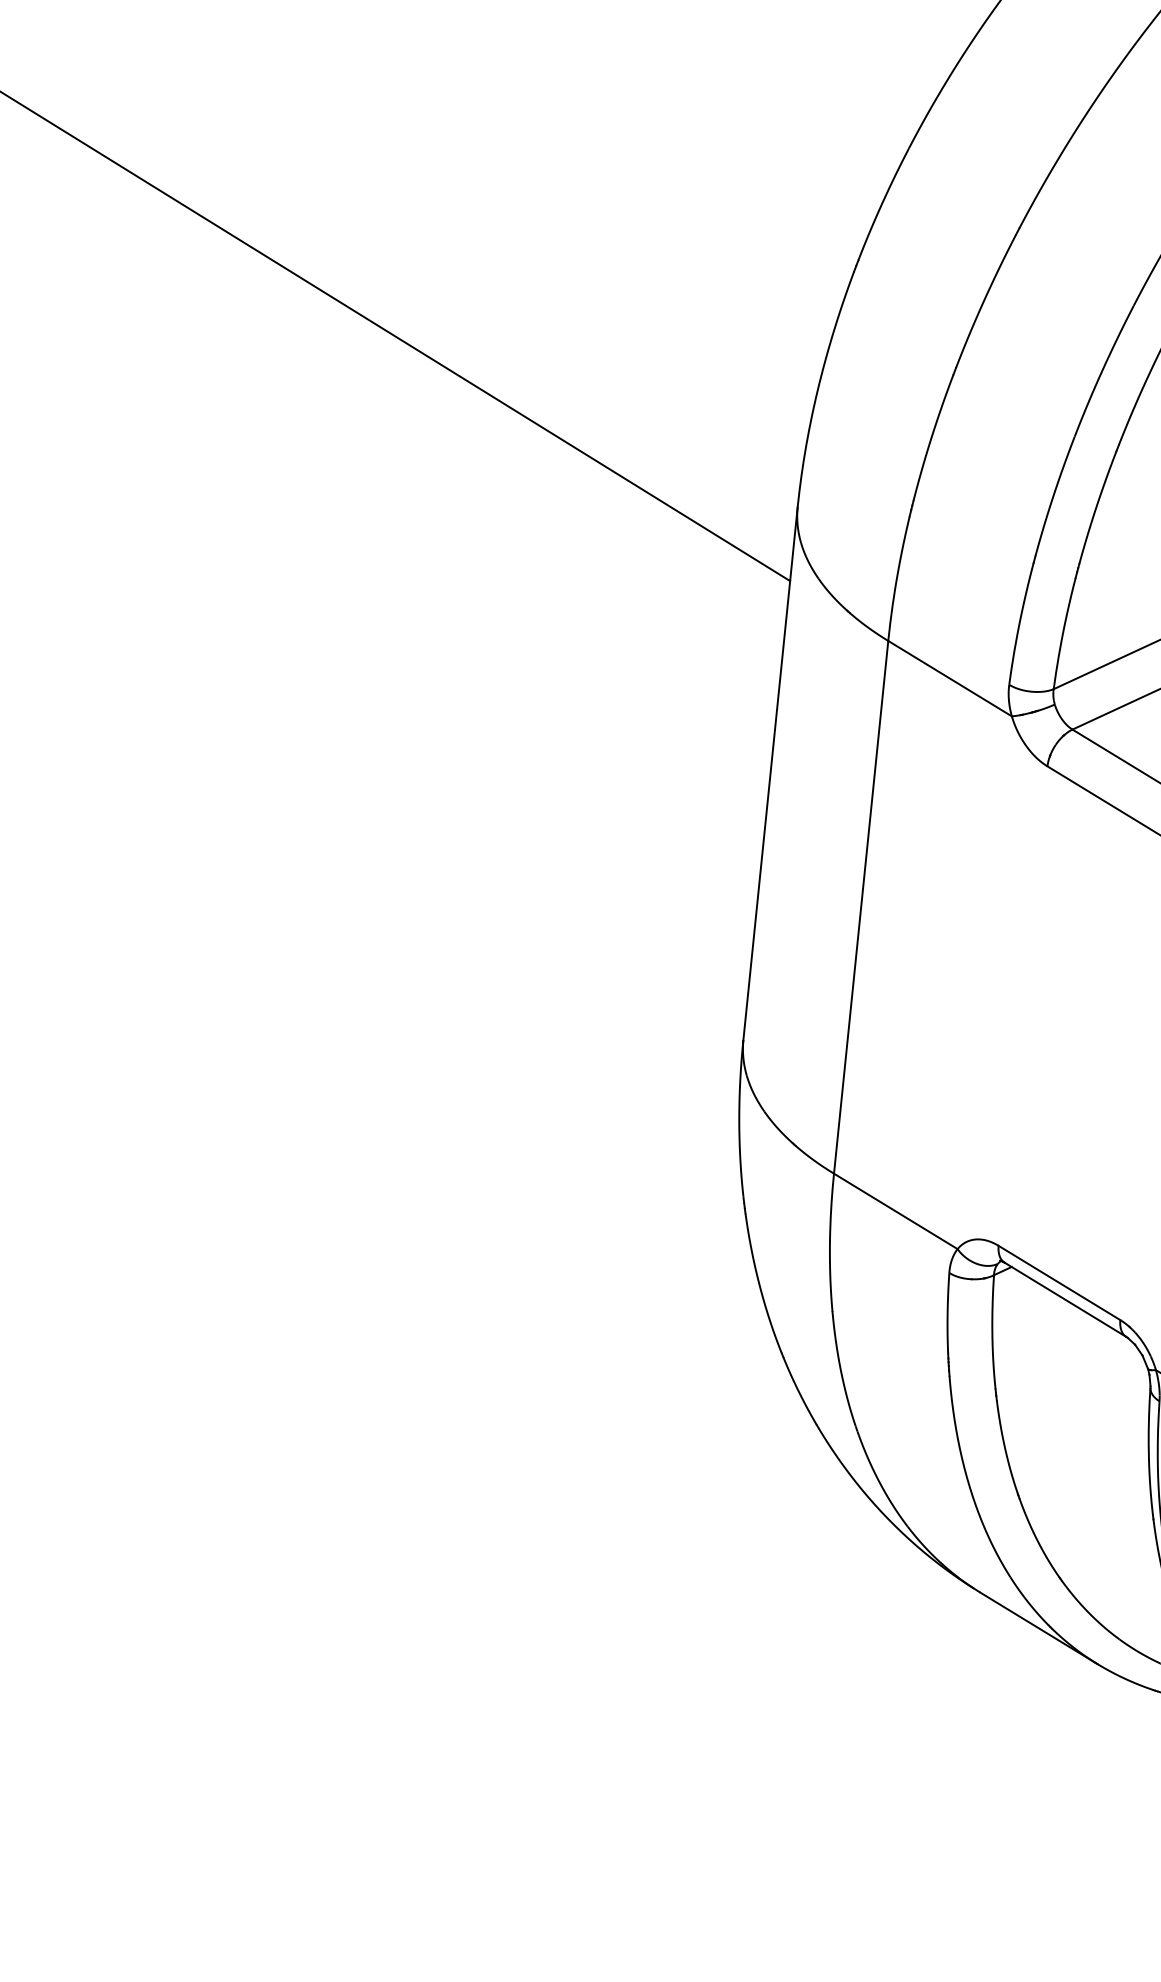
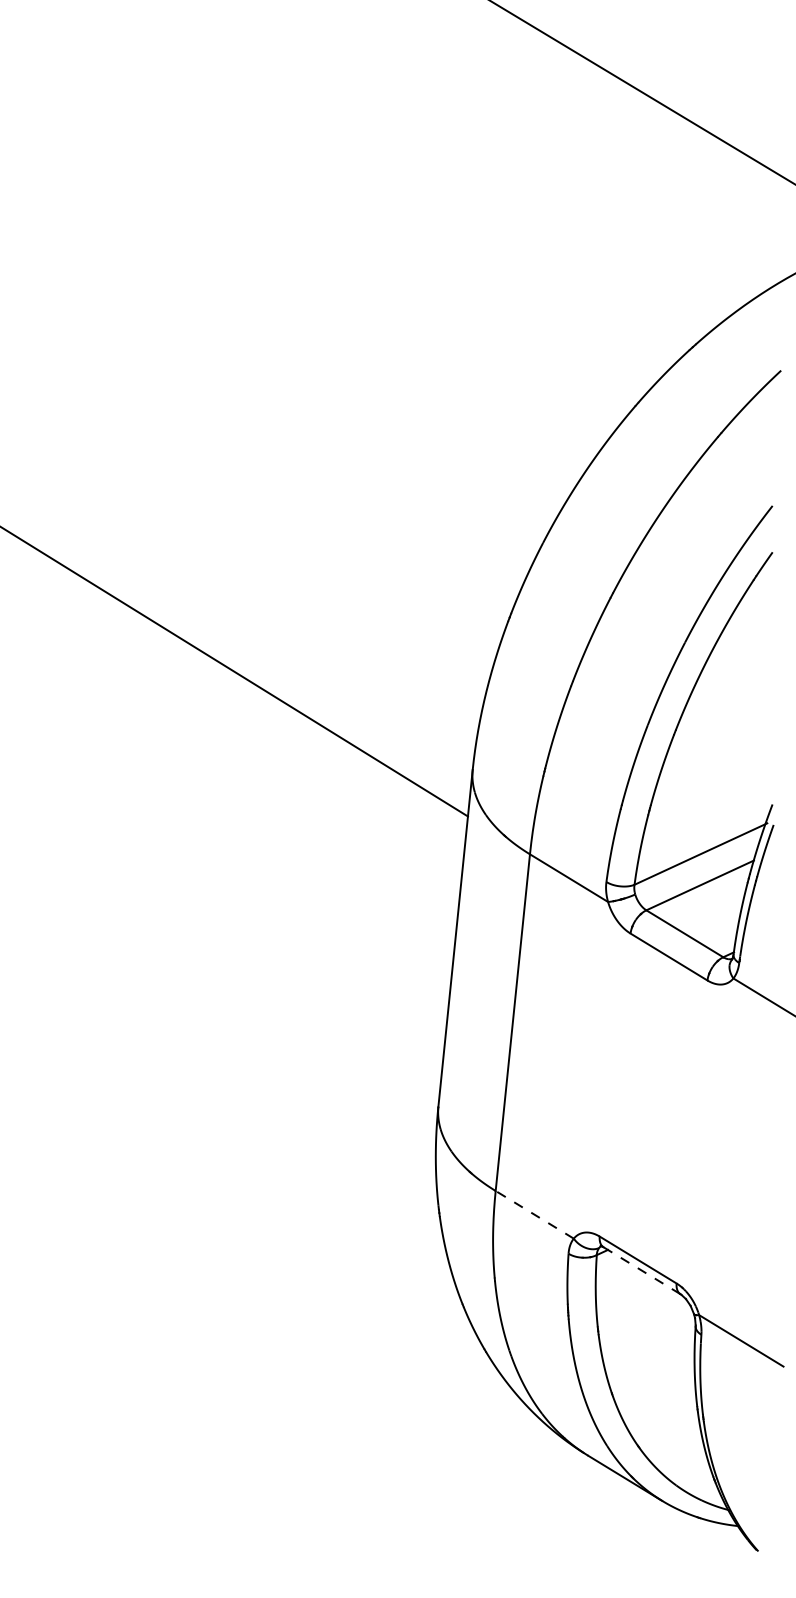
line: (895, 1210) -> (534, 1214), solid -> dashed
line: (1064, 1299) -> (641, 1270), solid -> dashed

